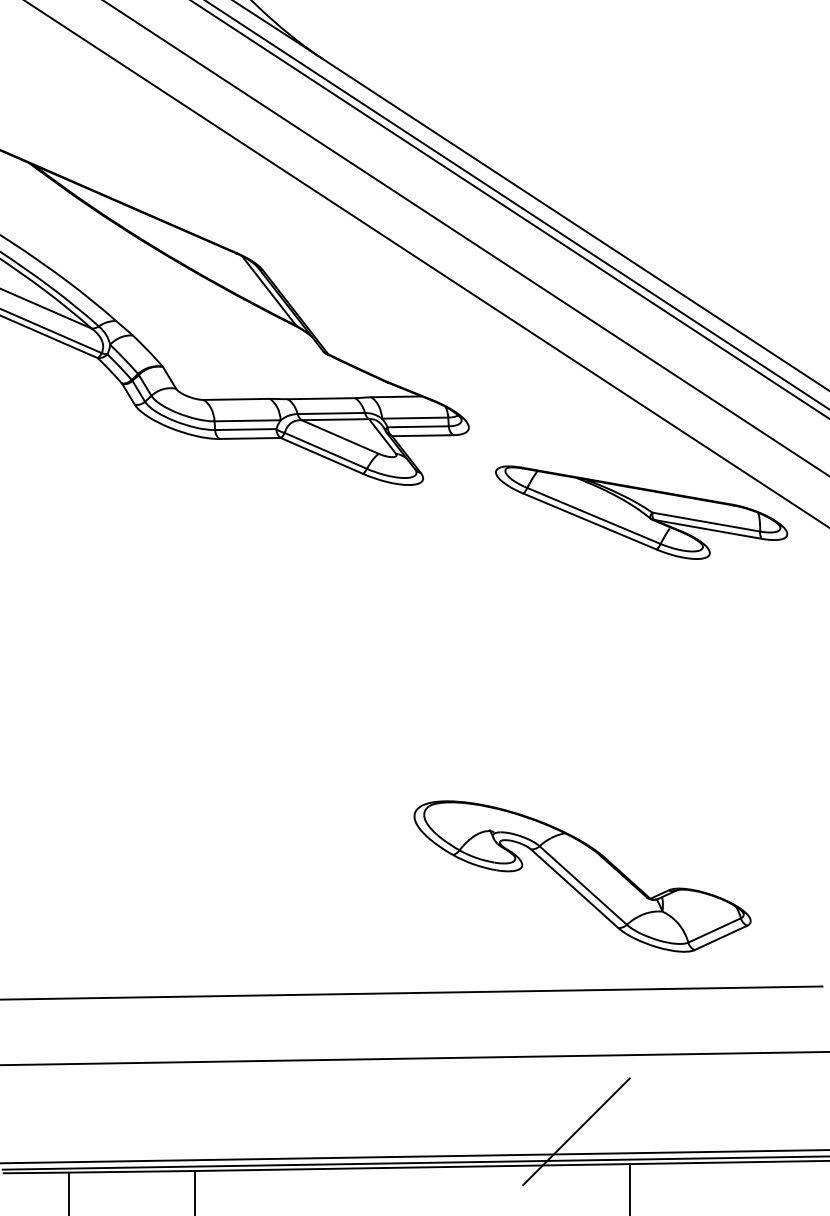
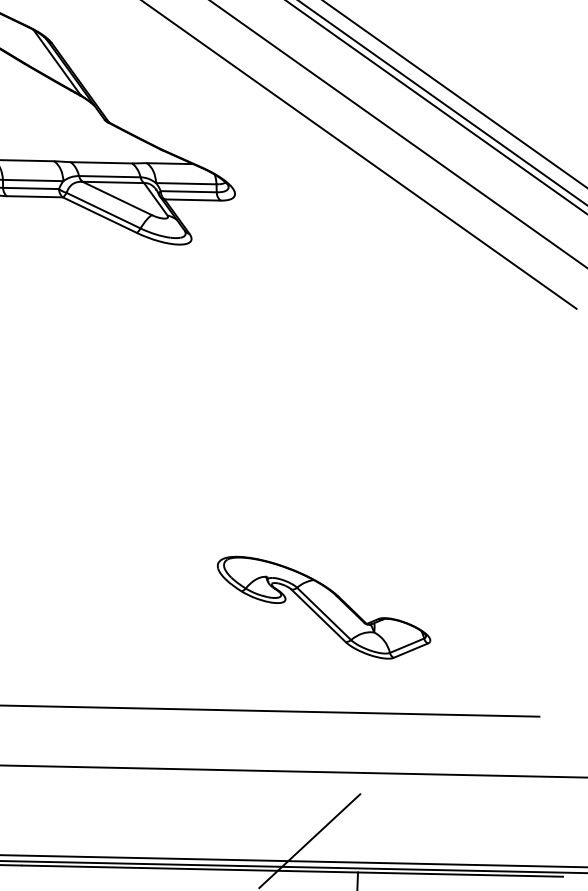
part: (641, 512) -> (389, 277), removed
part: (582, 876) -> (323, 608), size x0.7

